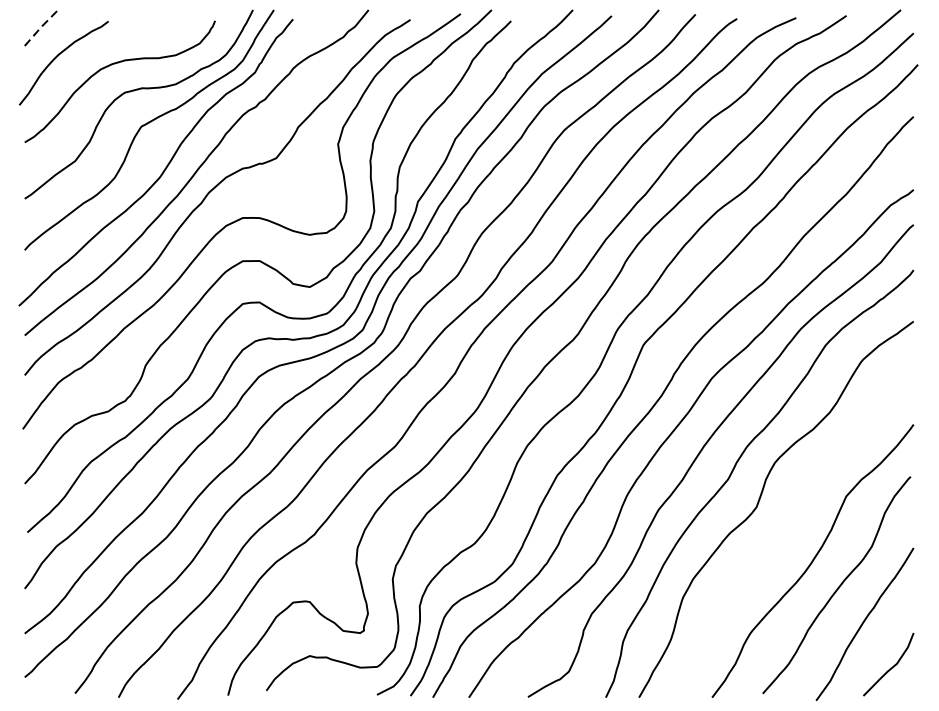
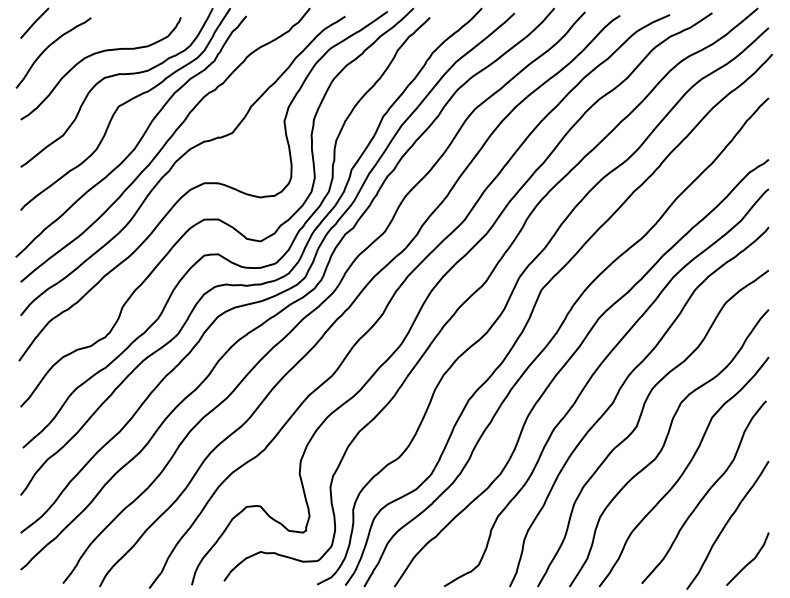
line: (41, 26) -> (34, 22), dashed -> solid
curve: (789, 530) -> (664, 446), added

